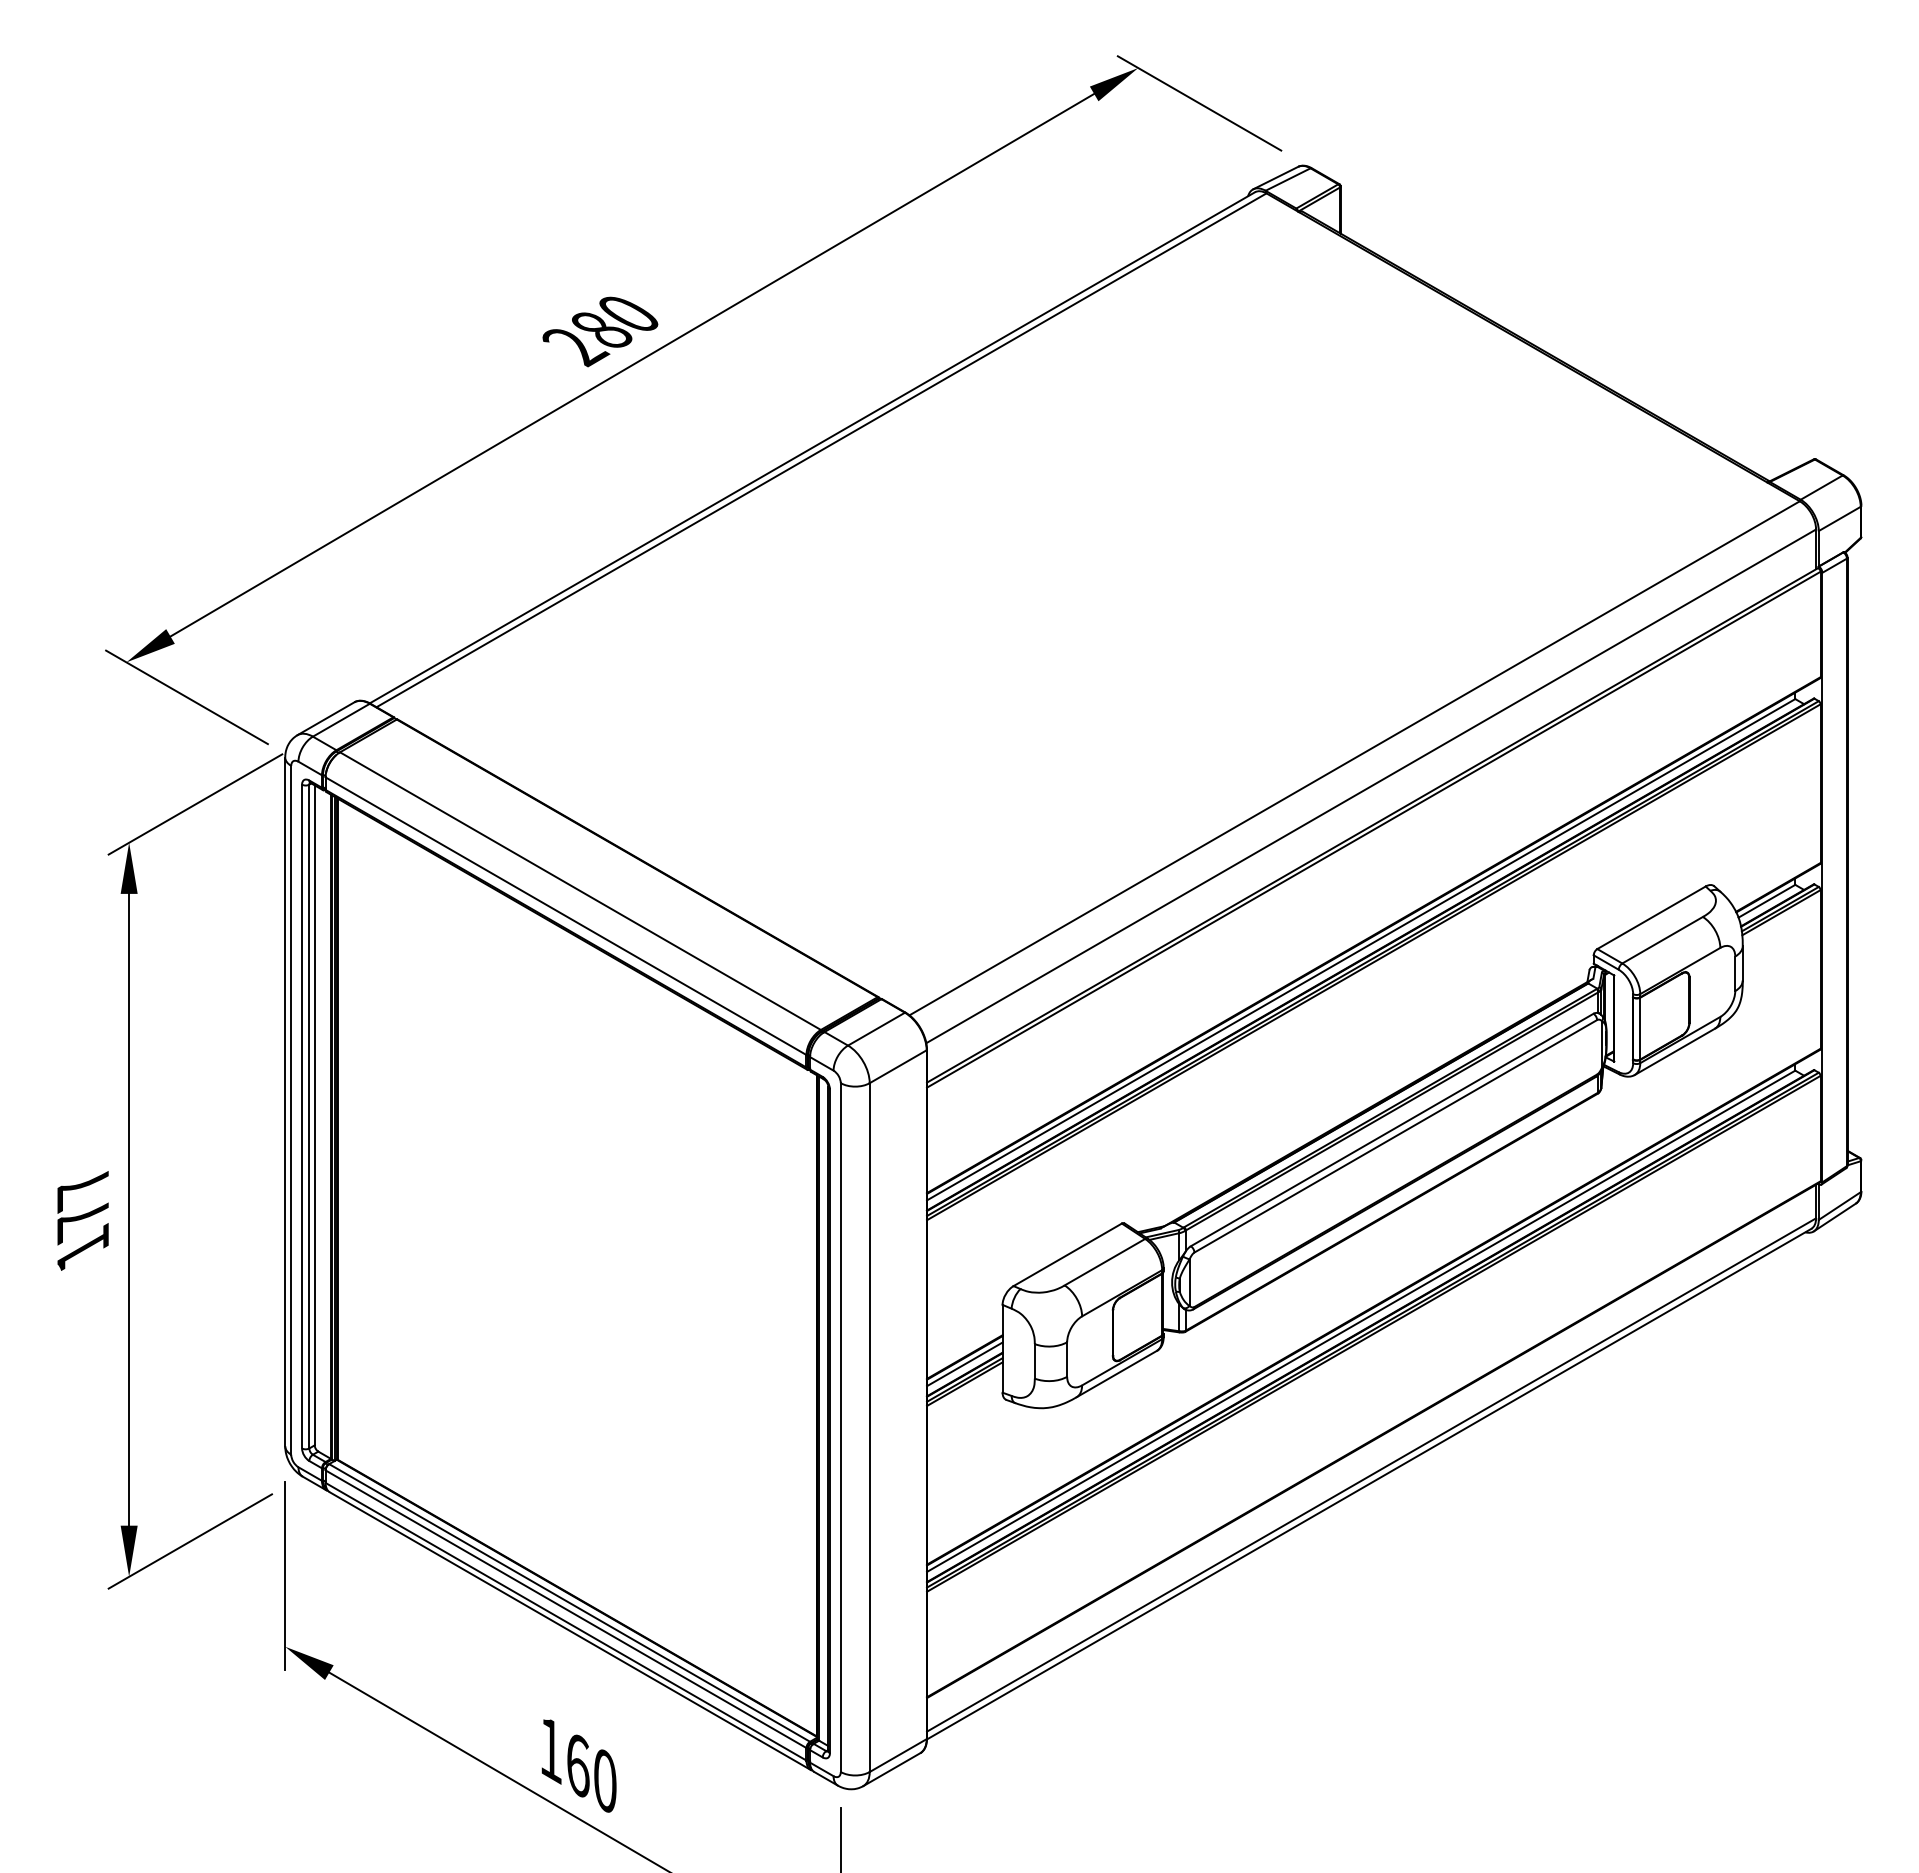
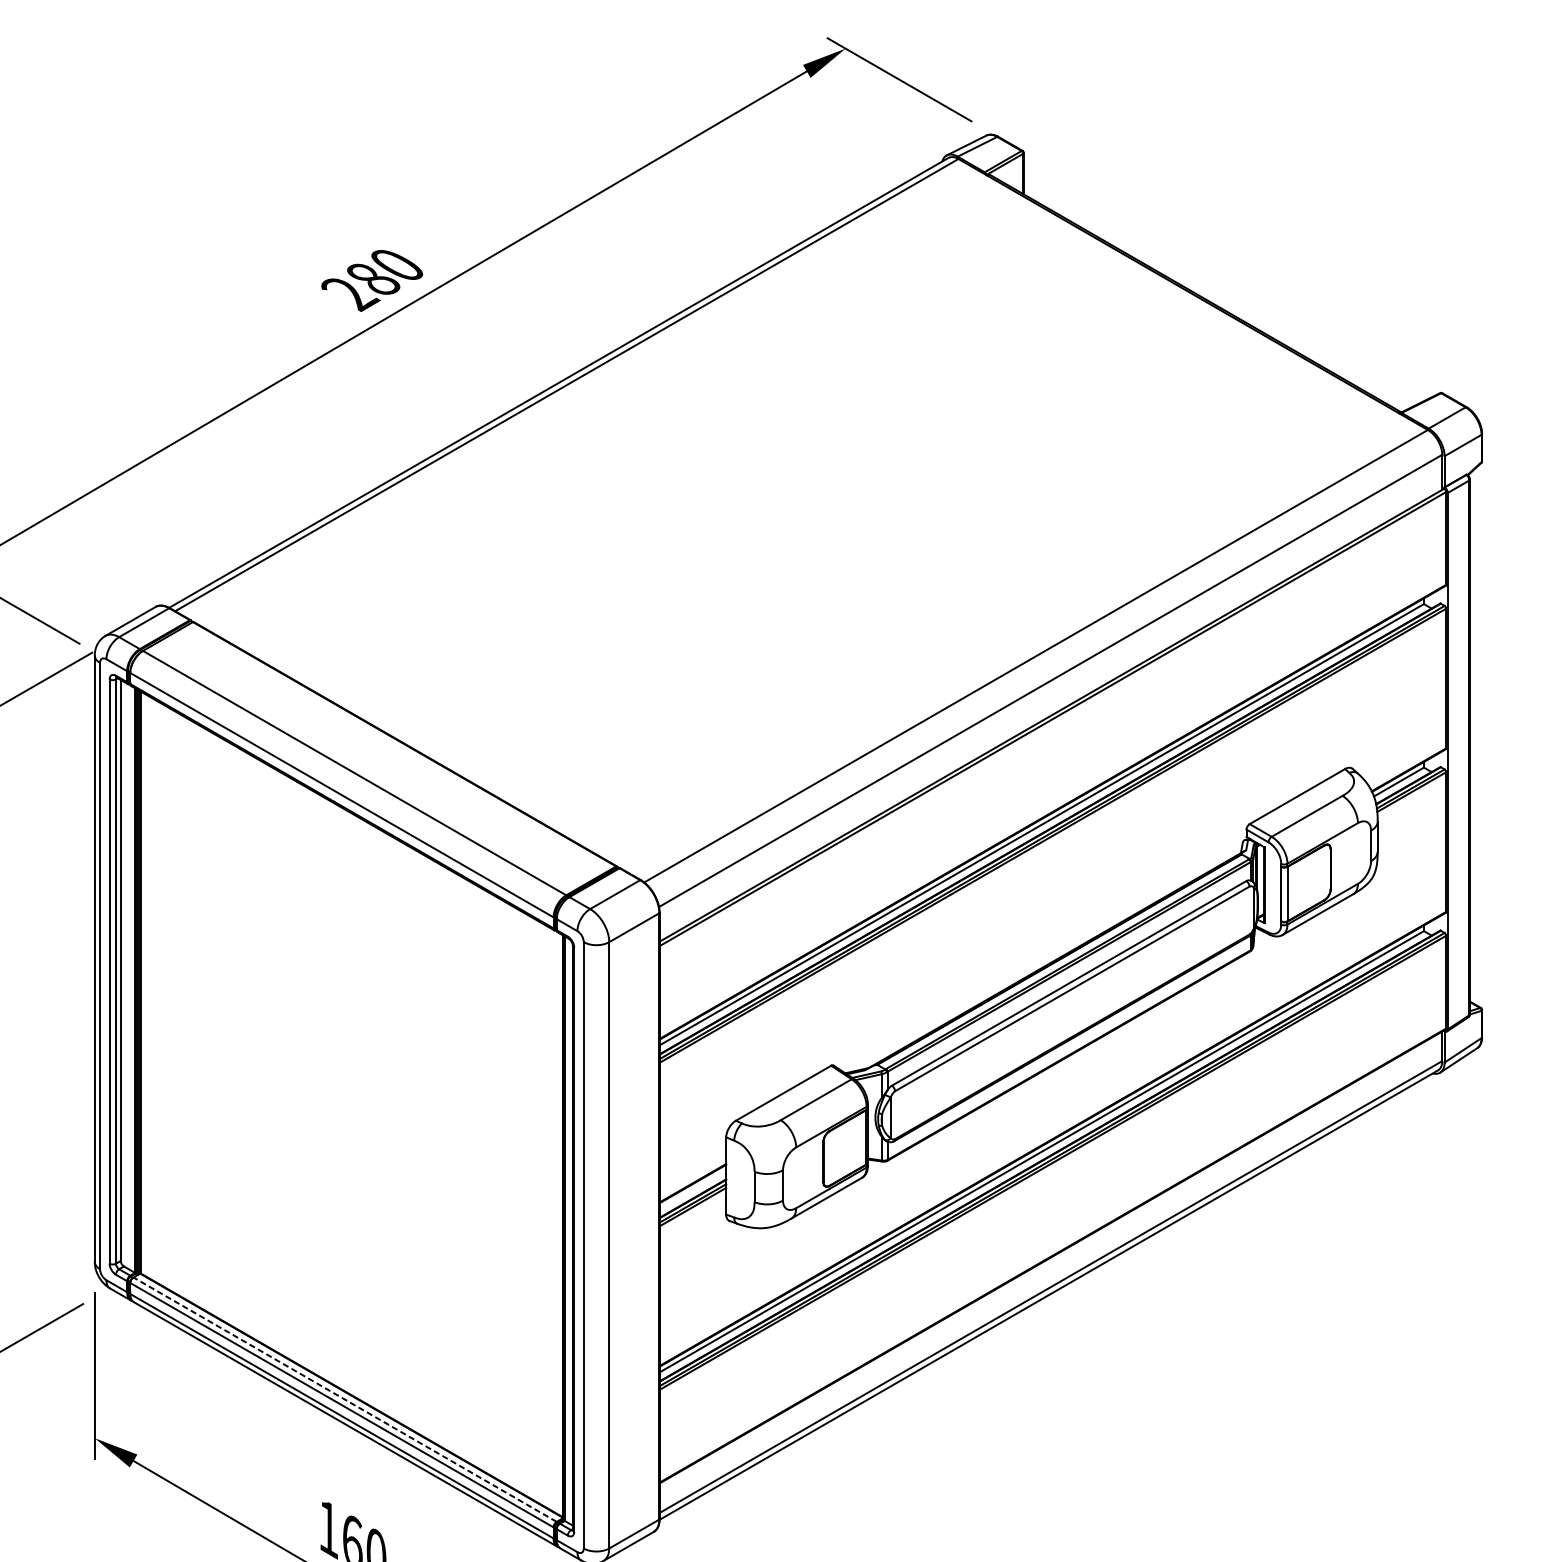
line: (964, 1364) -> (692, 1189), removed
line: (569, 1602) -> (344, 1399), solid -> dashed

